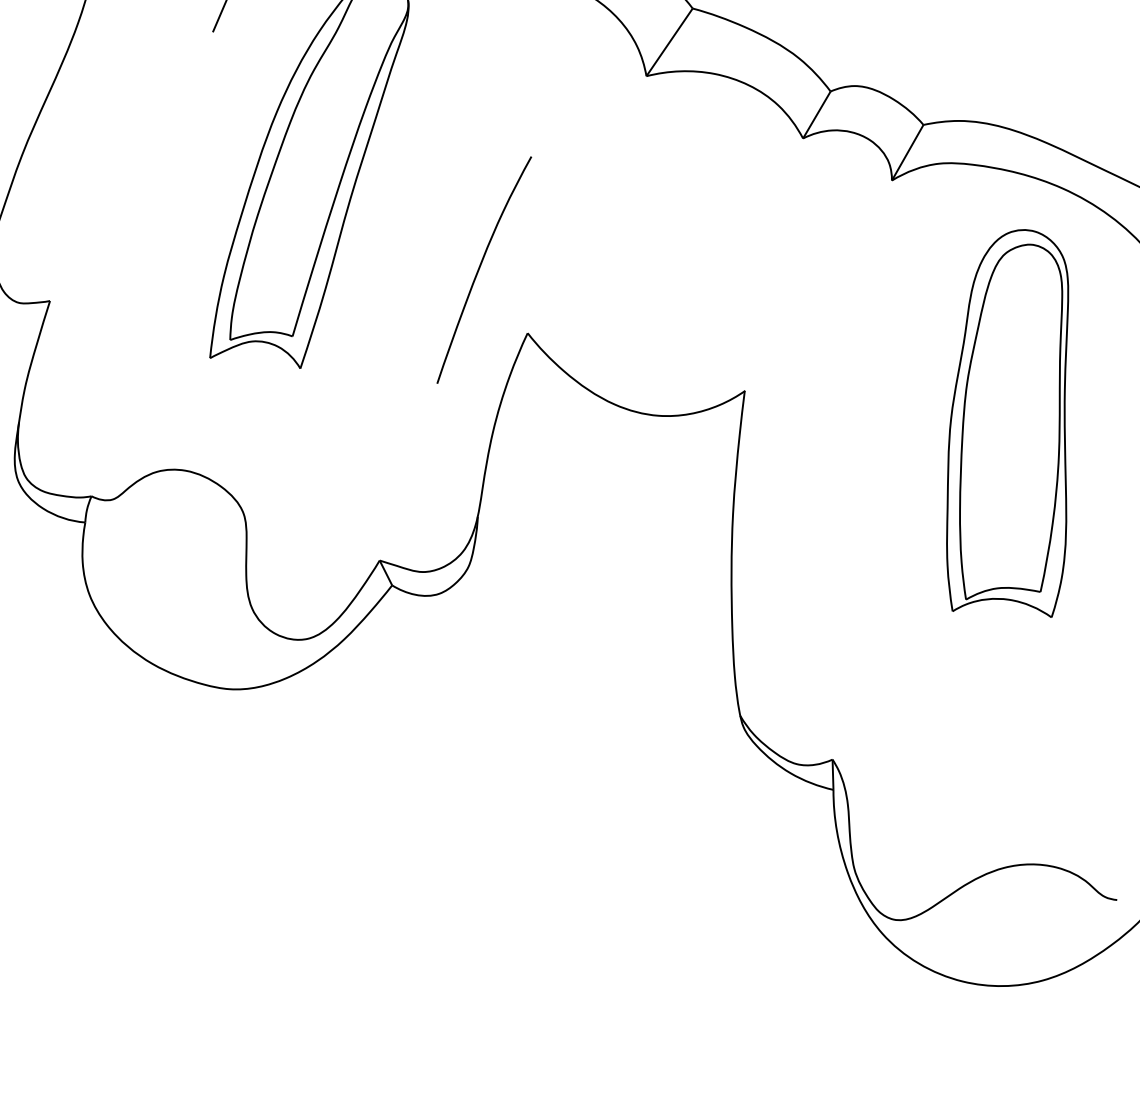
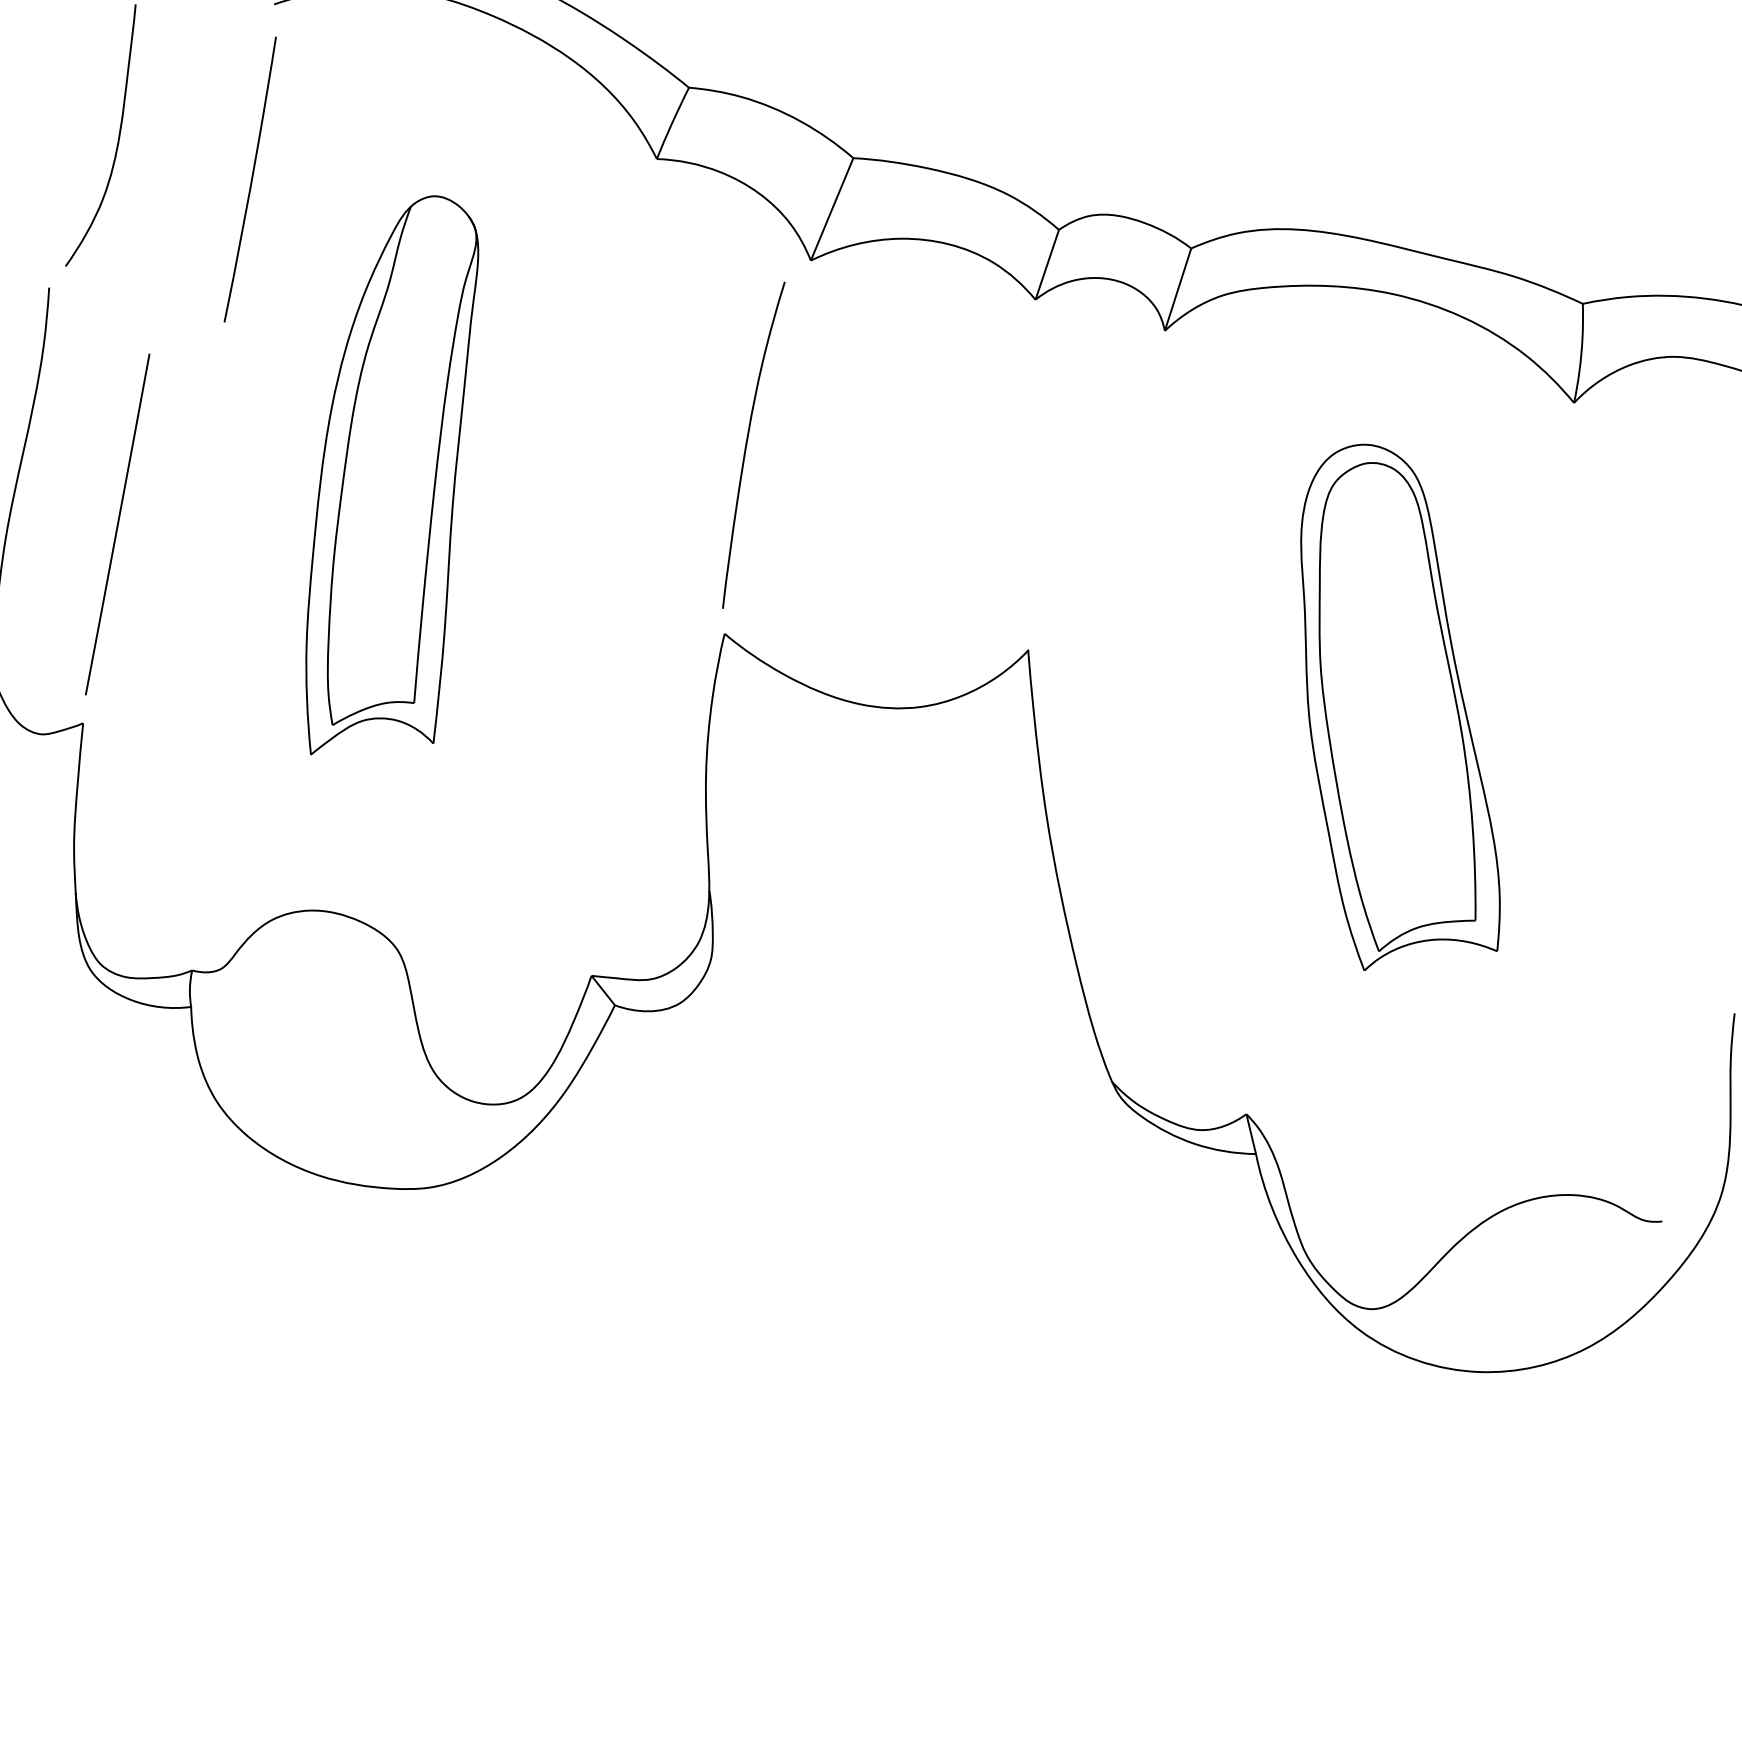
line: (104, 162) -> (117, 524), added
curve: (479, 268) -> (747, 444), moved
part: (1018, 426) -> (1400, 707), moved

